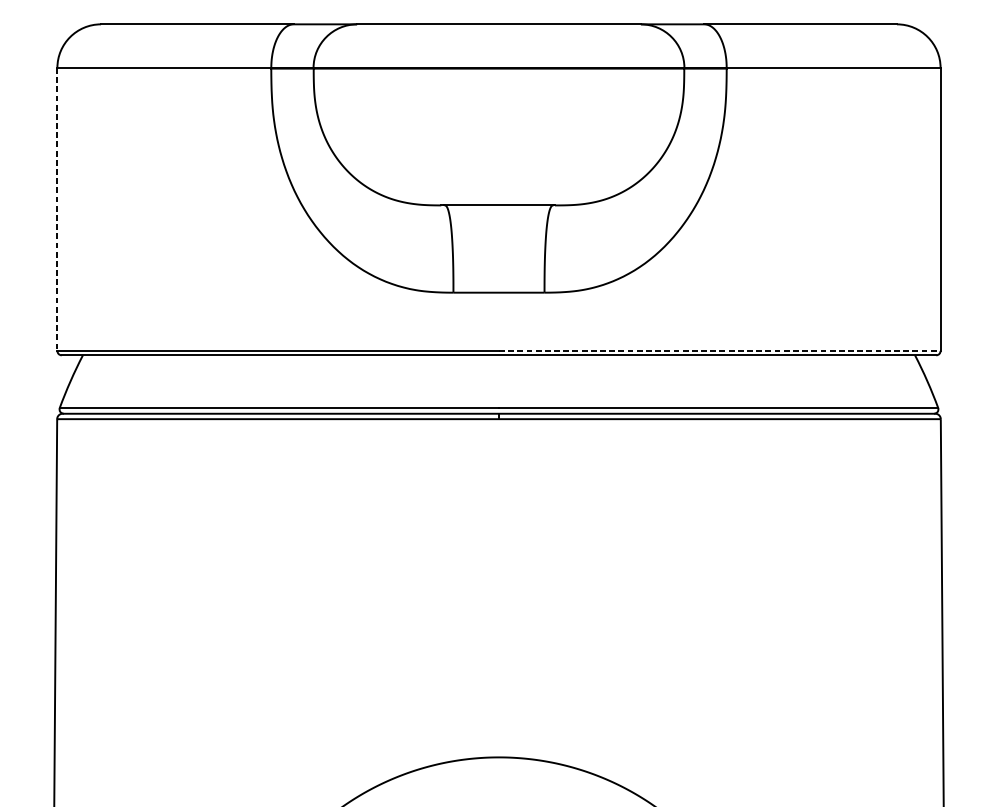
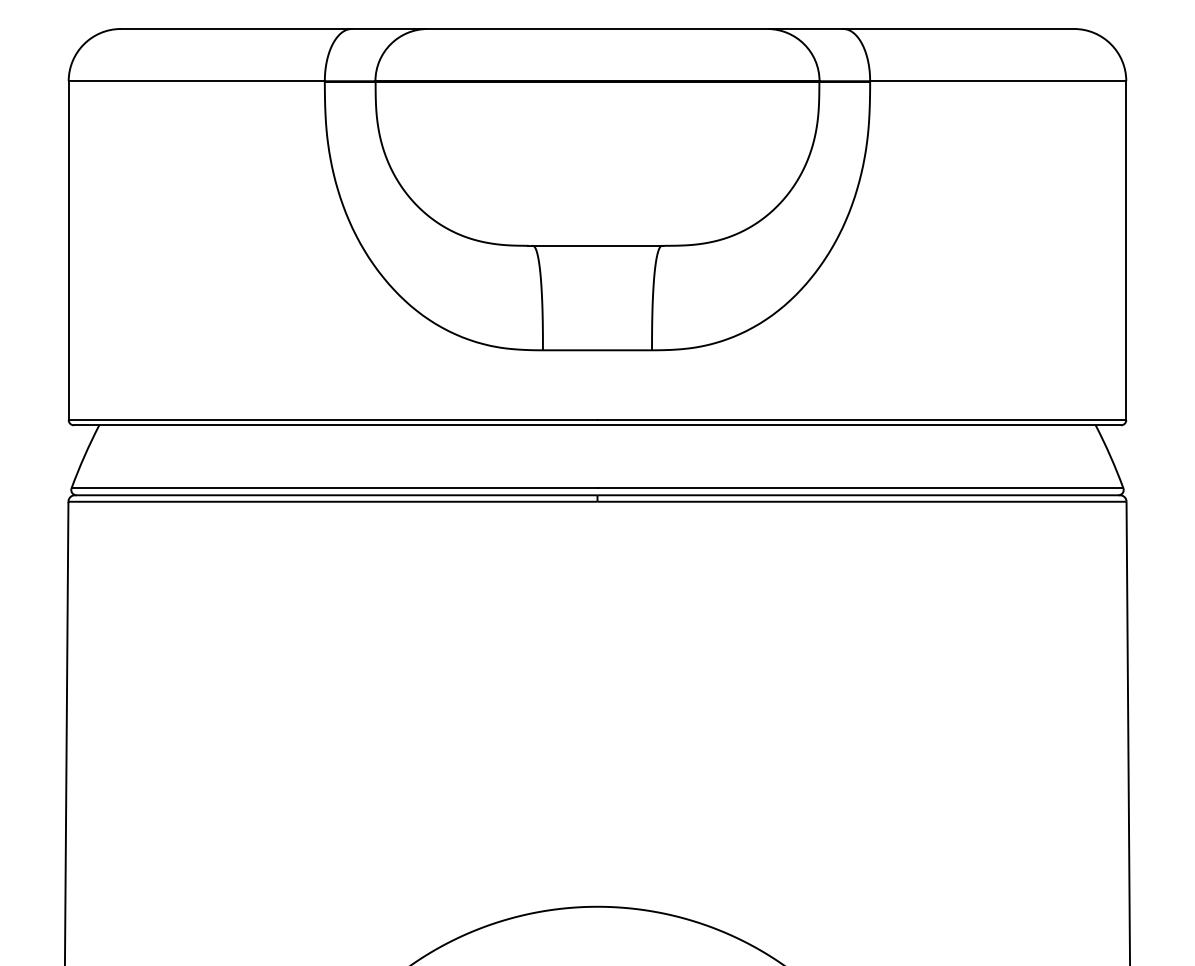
line: (57, 210) -> (68, 251), dashed -> solid
line: (720, 351) -> (862, 420), dashed -> solid

